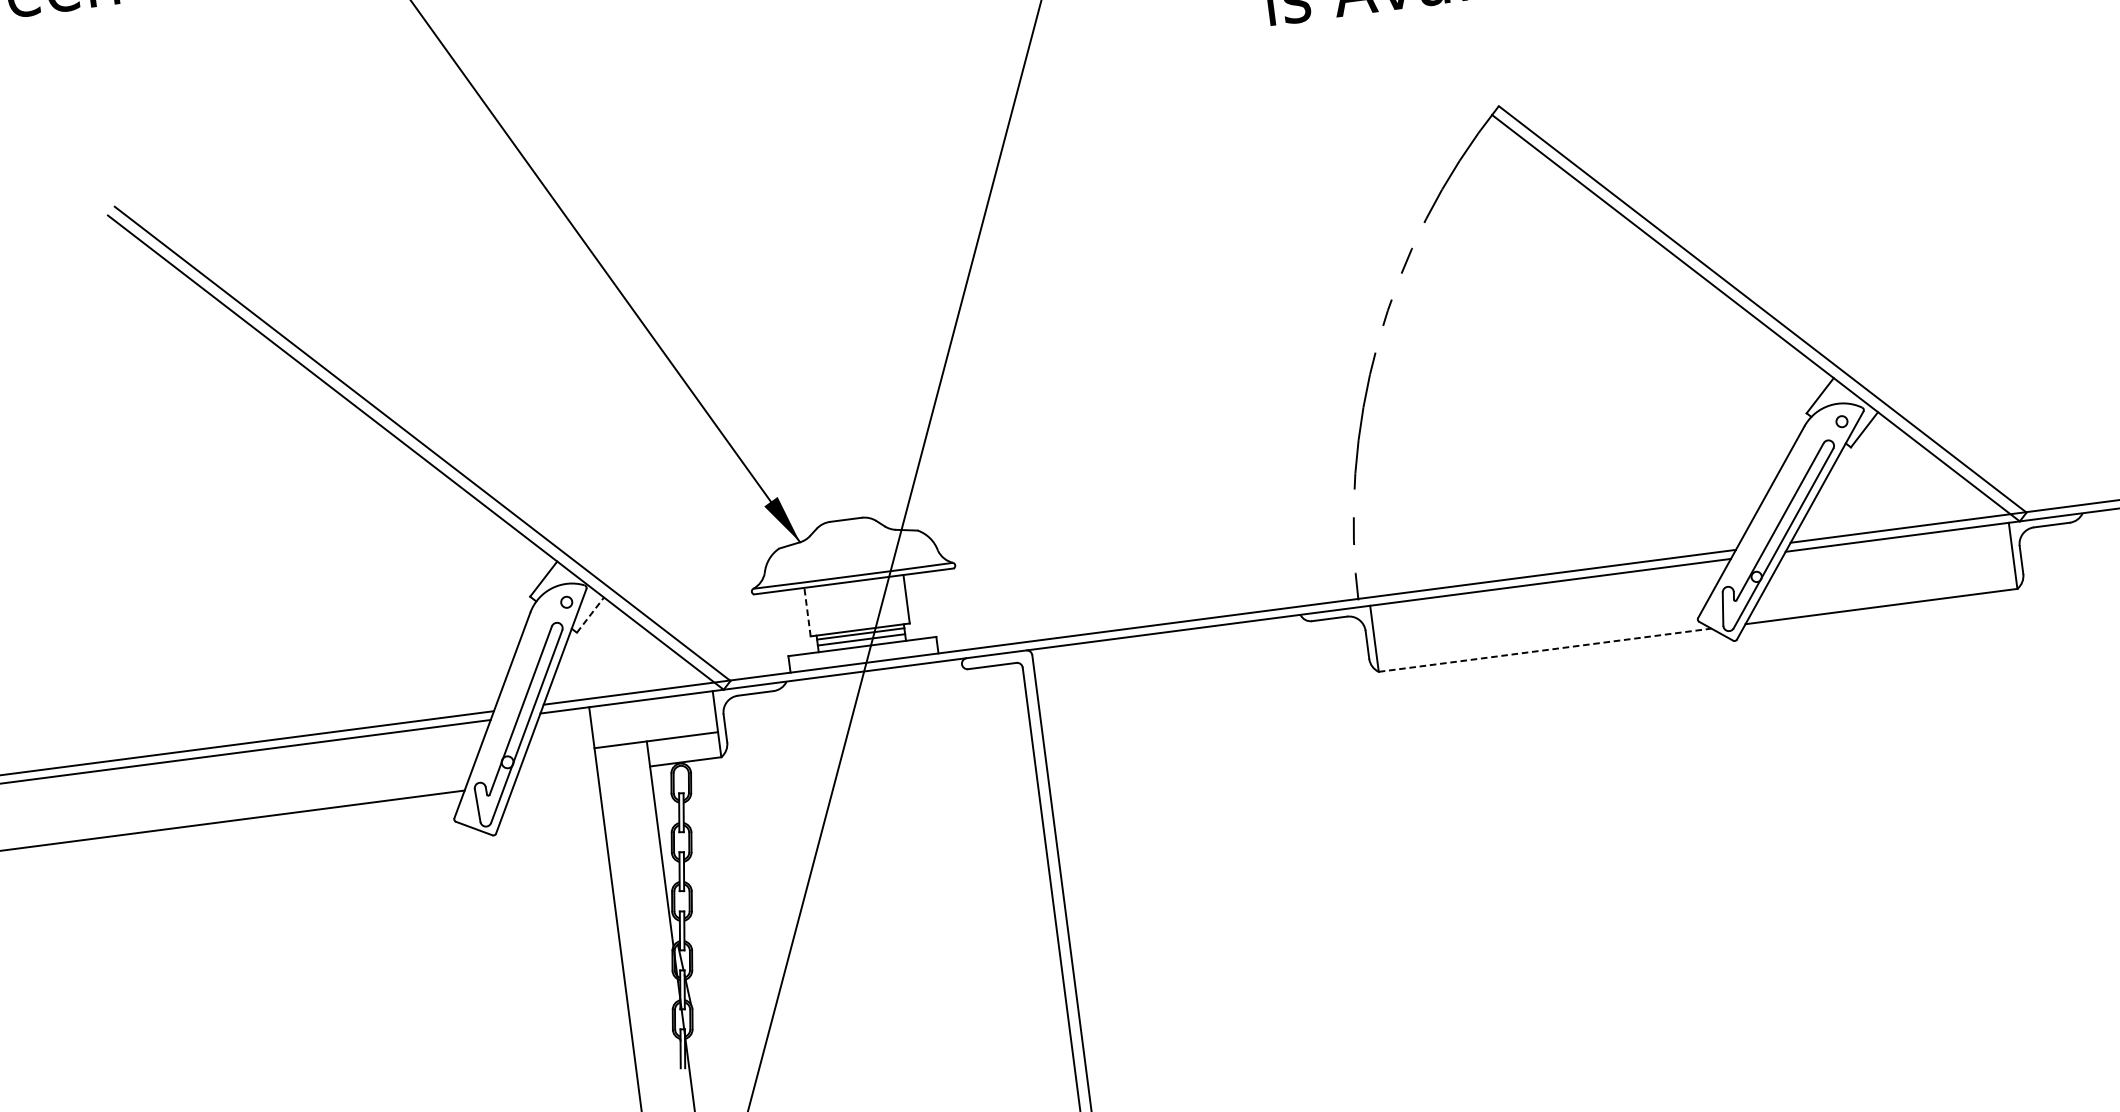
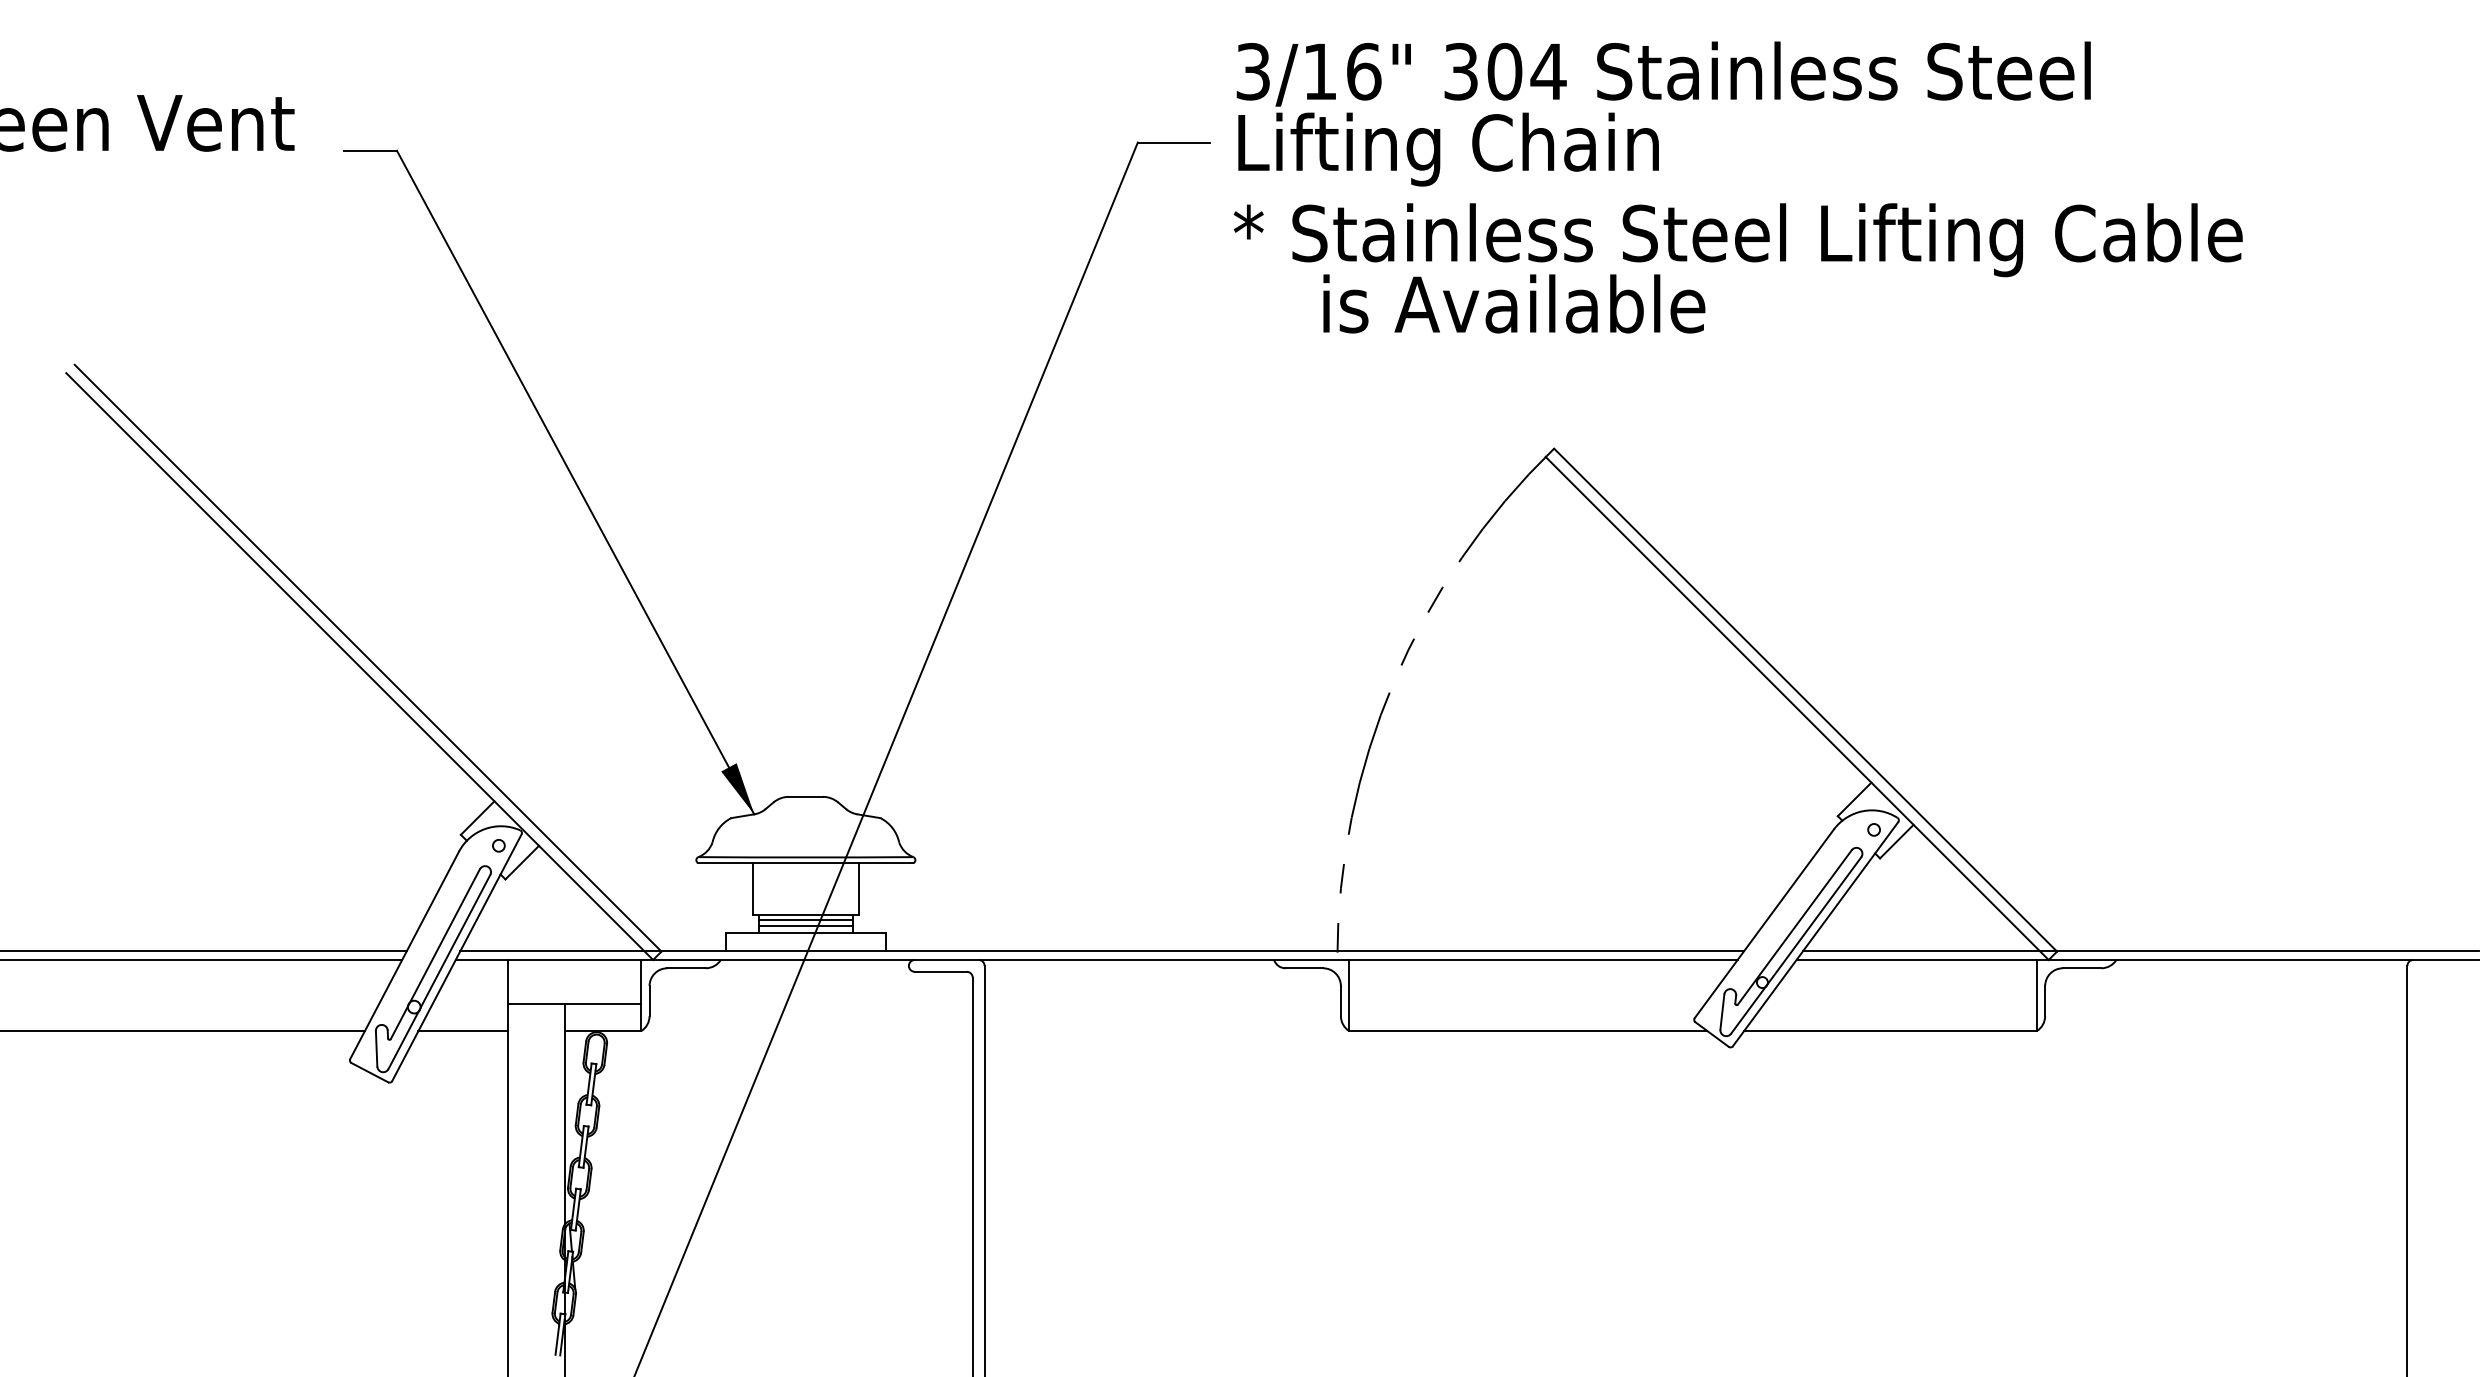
line: (807, 611) -> (752, 888), dashed -> solid
line: (590, 614) -> (522, 862), dashed -> solid
line: (1545, 650) -> (1528, 1031), dashed -> solid
line: (556, 779) -> (463, 1031), added

